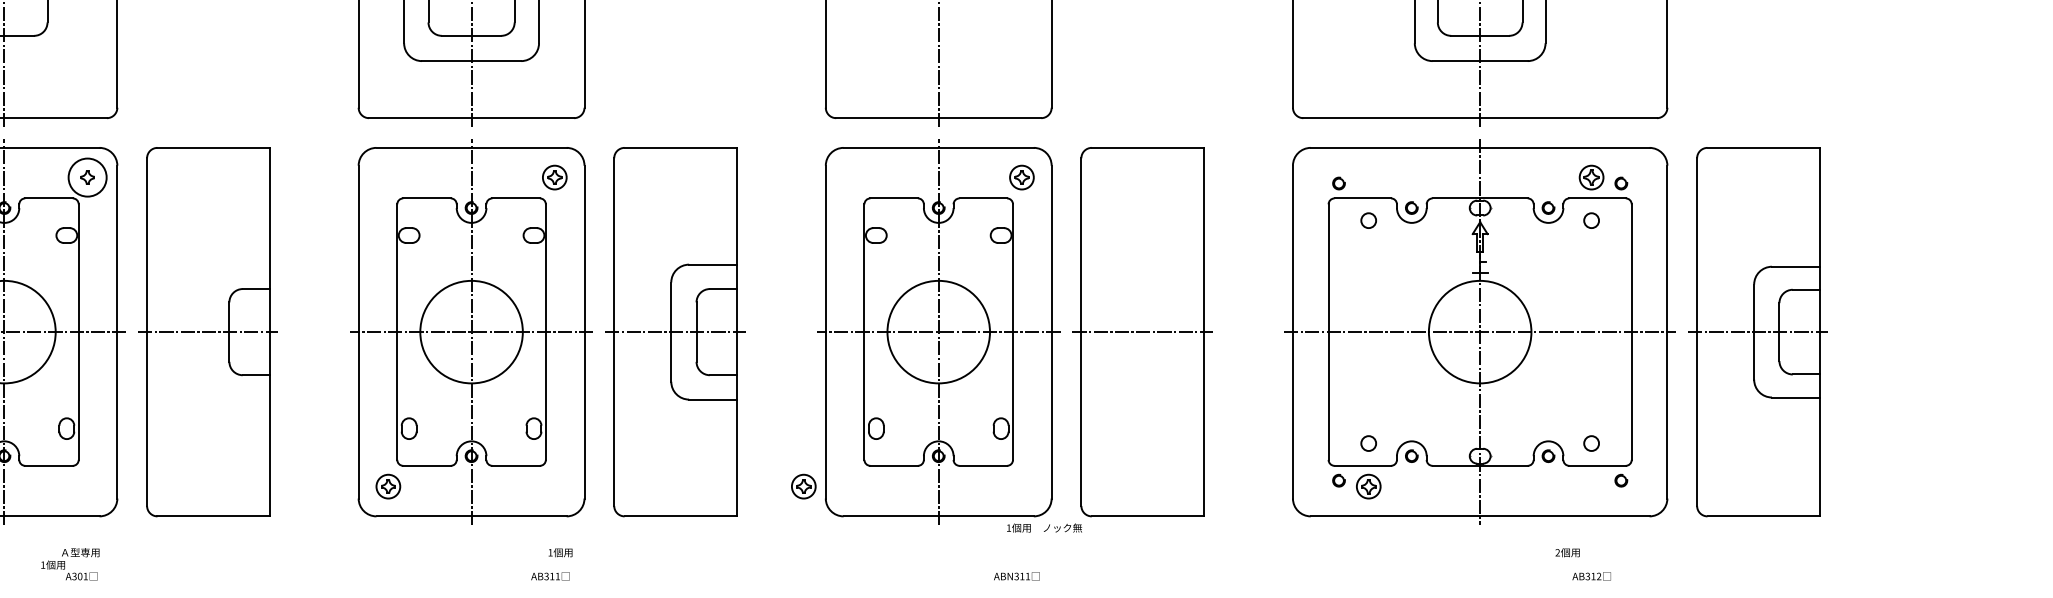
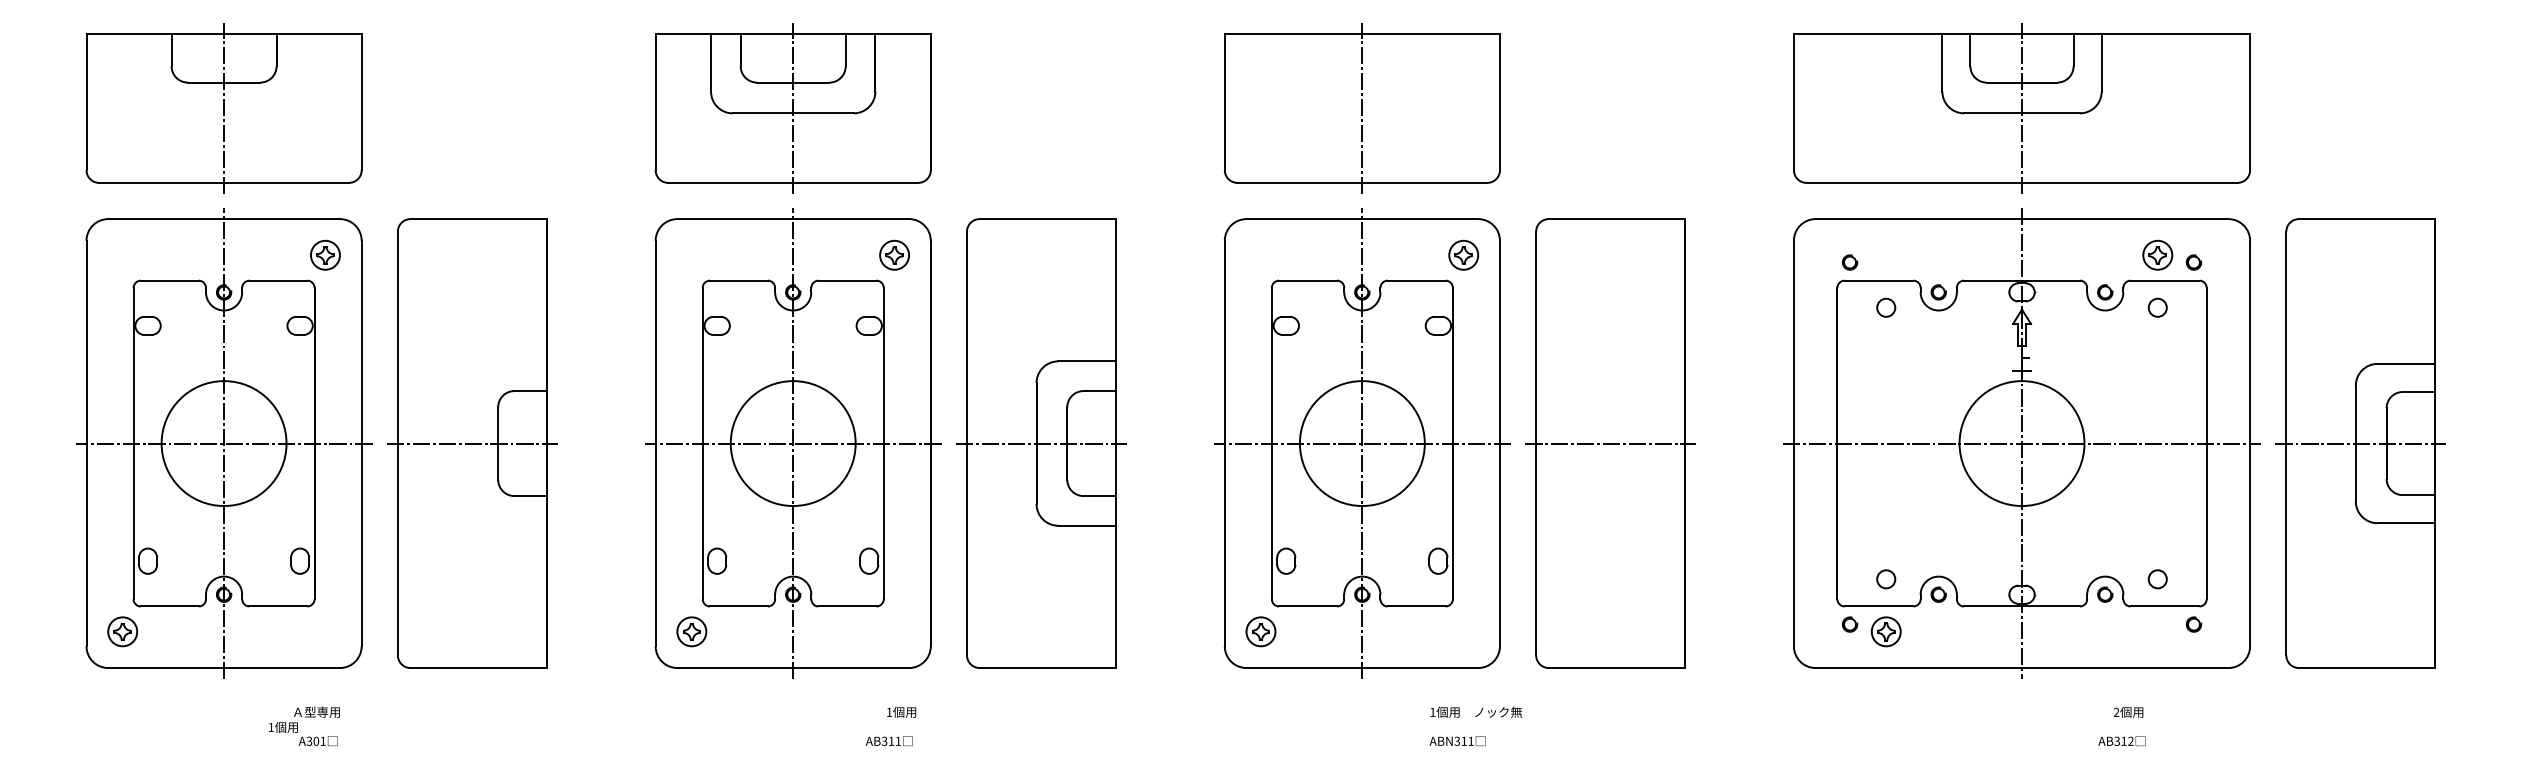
circle: (86, 176) -> (324, 254), size x0.62
part: (803, 486) -> (1260, 631), moved
text: (1043, 527) -> (1475, 711), moved
text: (1591, 576) -> (2121, 741), moved

